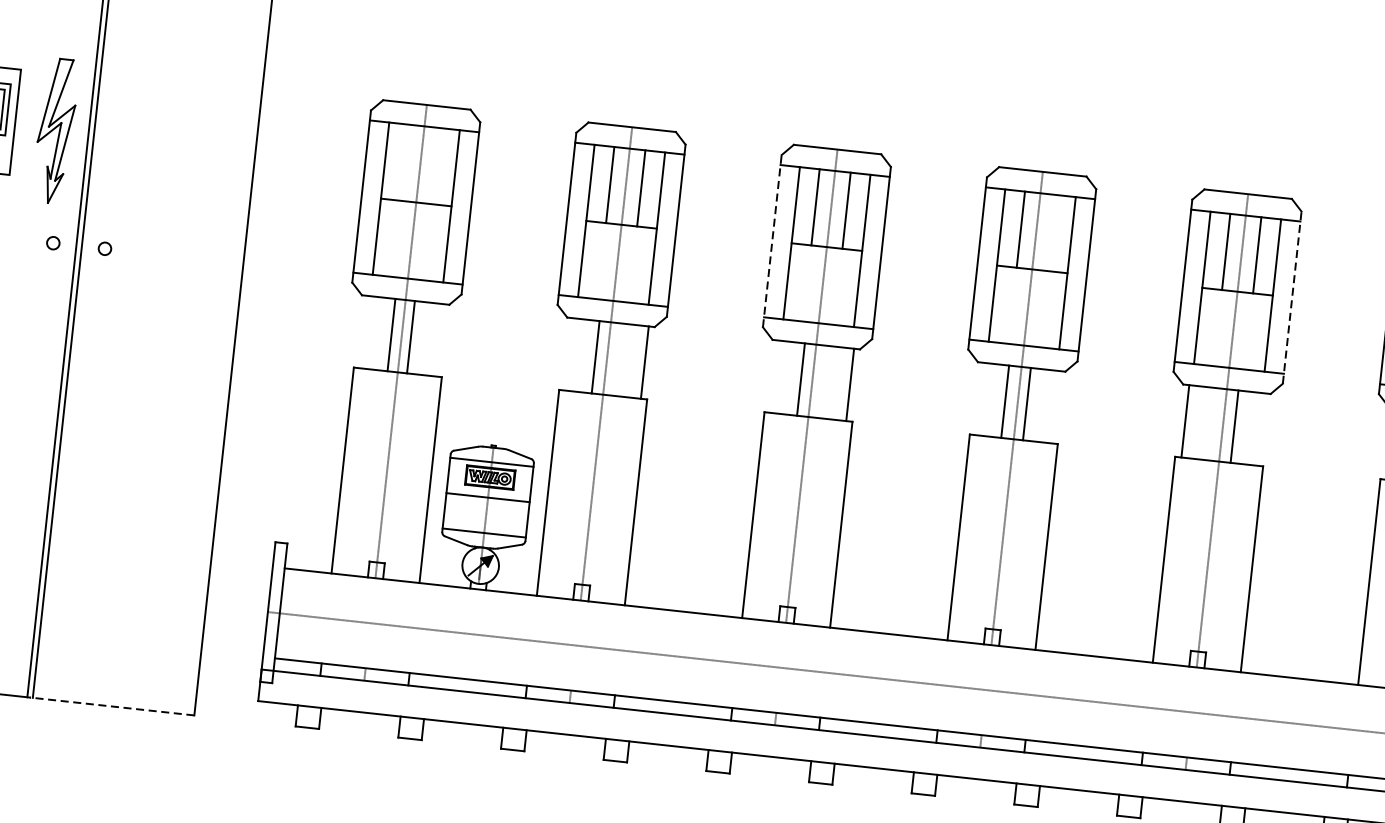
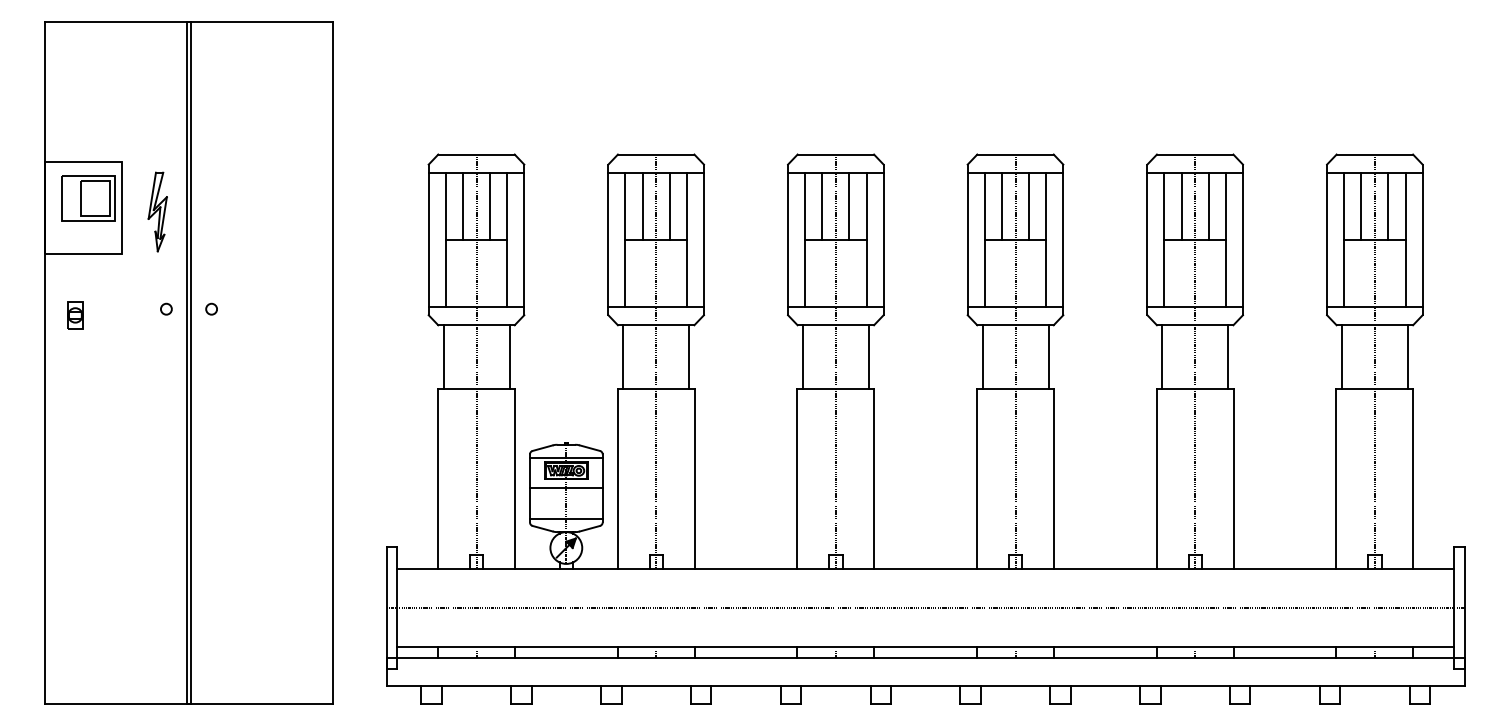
part: (55, 130) -> (157, 211), size x0.62
line: (404, 162) -> (462, 206), added
line: (436, 166) -> (490, 206), added
line: (1052, 232) -> (1029, 206), added
line: (772, 240) -> (788, 239), dashed -> solid
line: (1291, 297) -> (1242, 239), dashed -> solid
line: (391, 334) -> (443, 356), moved
line: (410, 336) -> (509, 356), moved
line: (596, 356) -> (623, 356), moved
line: (800, 379) -> (802, 356), moved
line: (1005, 401) -> (982, 356), moved
line: (1026, 403) -> (1048, 356), moved
line: (1234, 426) -> (1228, 356), moved
line: (111, 706) -> (260, 704), dashed -> solid

